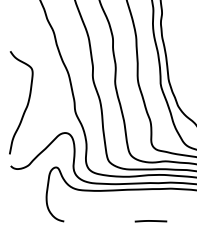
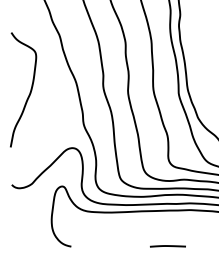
curve: (26, 105) -> (29, 92), moved

